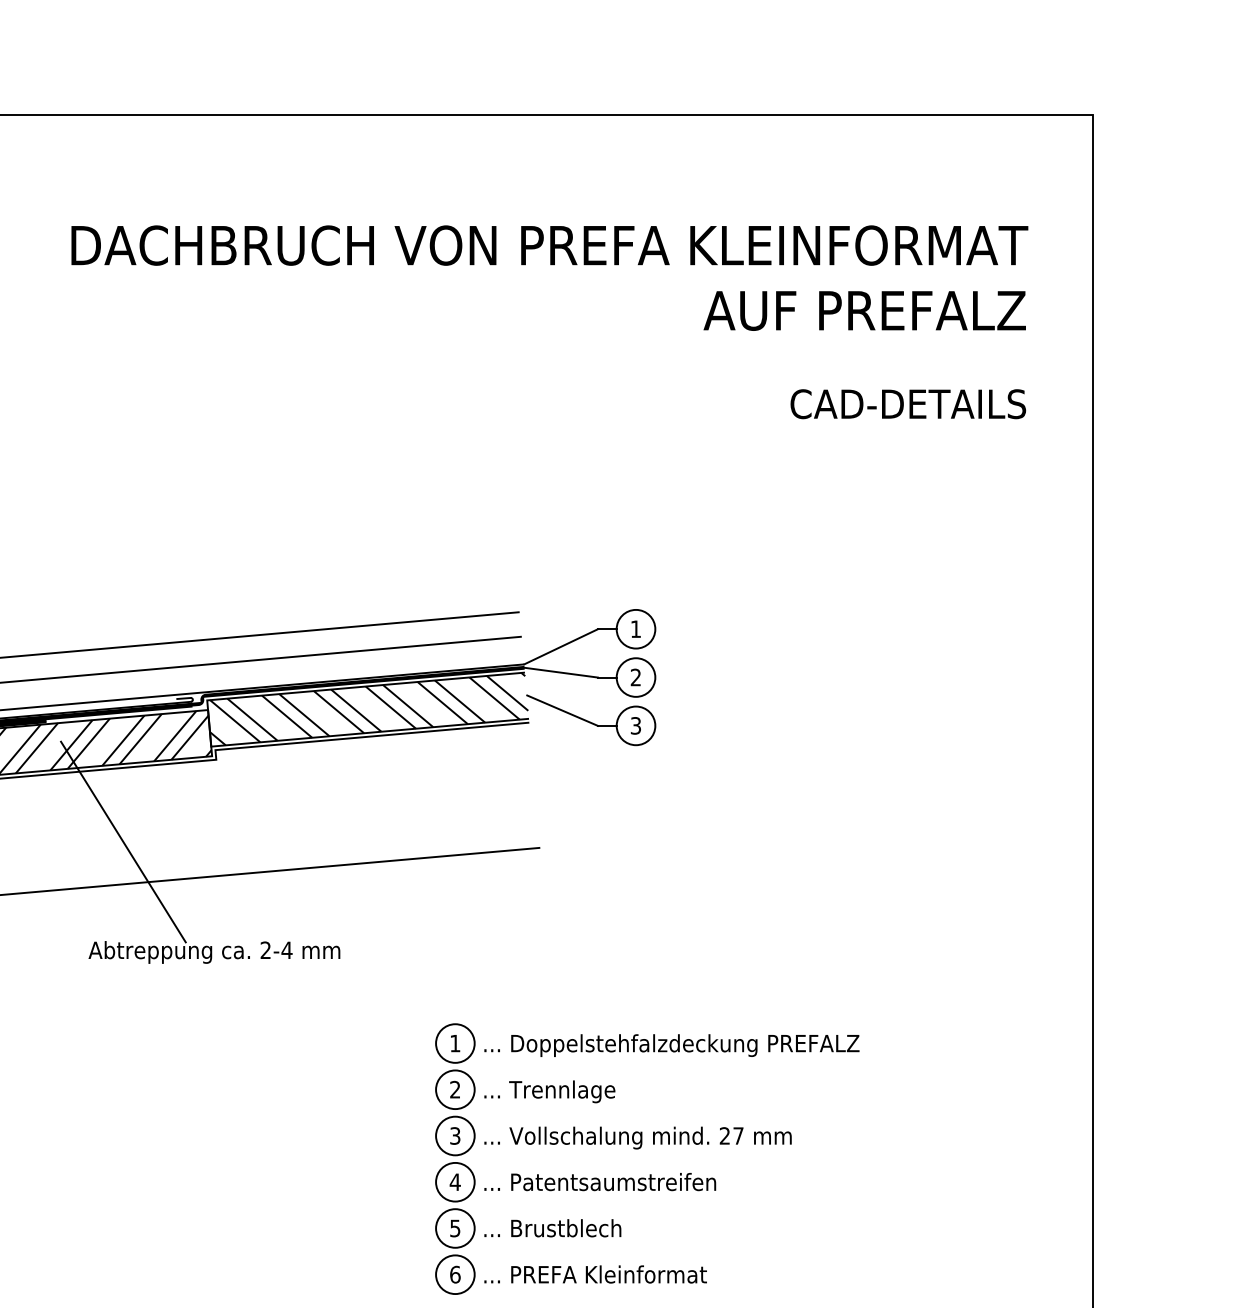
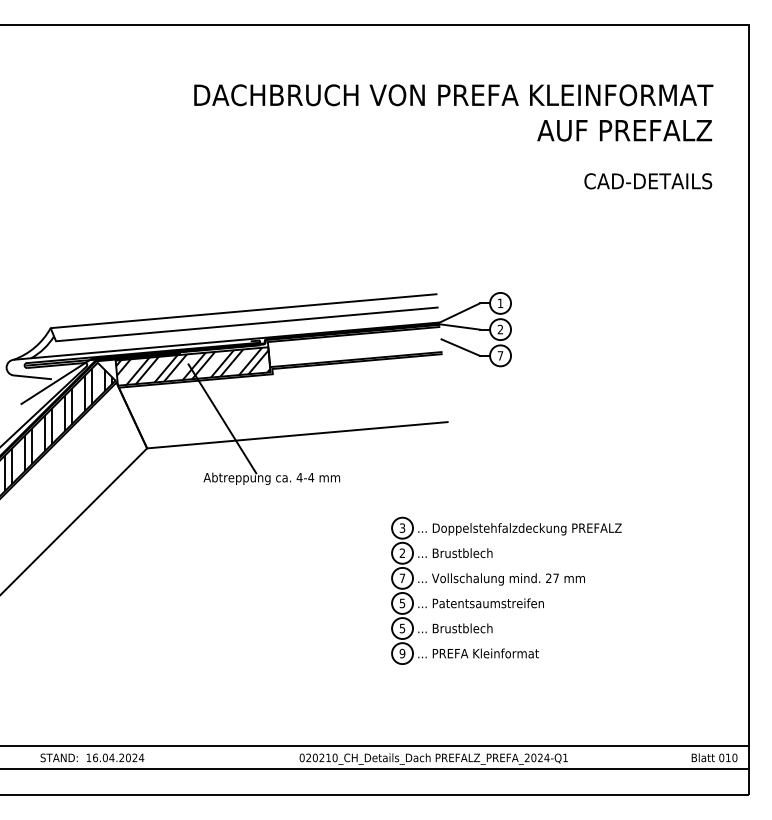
hatch: (368, 708) -> (355, 346), removed
text: (635, 725) -> (500, 355), 3 -> 7
text: (265, 950) -> (299, 477), 2-4 -> 4-4
text: (455, 1042) -> (402, 527), 1 -> 3
text: (564, 1092) -> (461, 554), ... Trennlage -> ... Brustblech
text: (455, 1136) -> (402, 578), 3 -> 7
text: (455, 1182) -> (402, 603), 4 -> 5
text: (455, 1274) -> (402, 653), 6 -> 9

